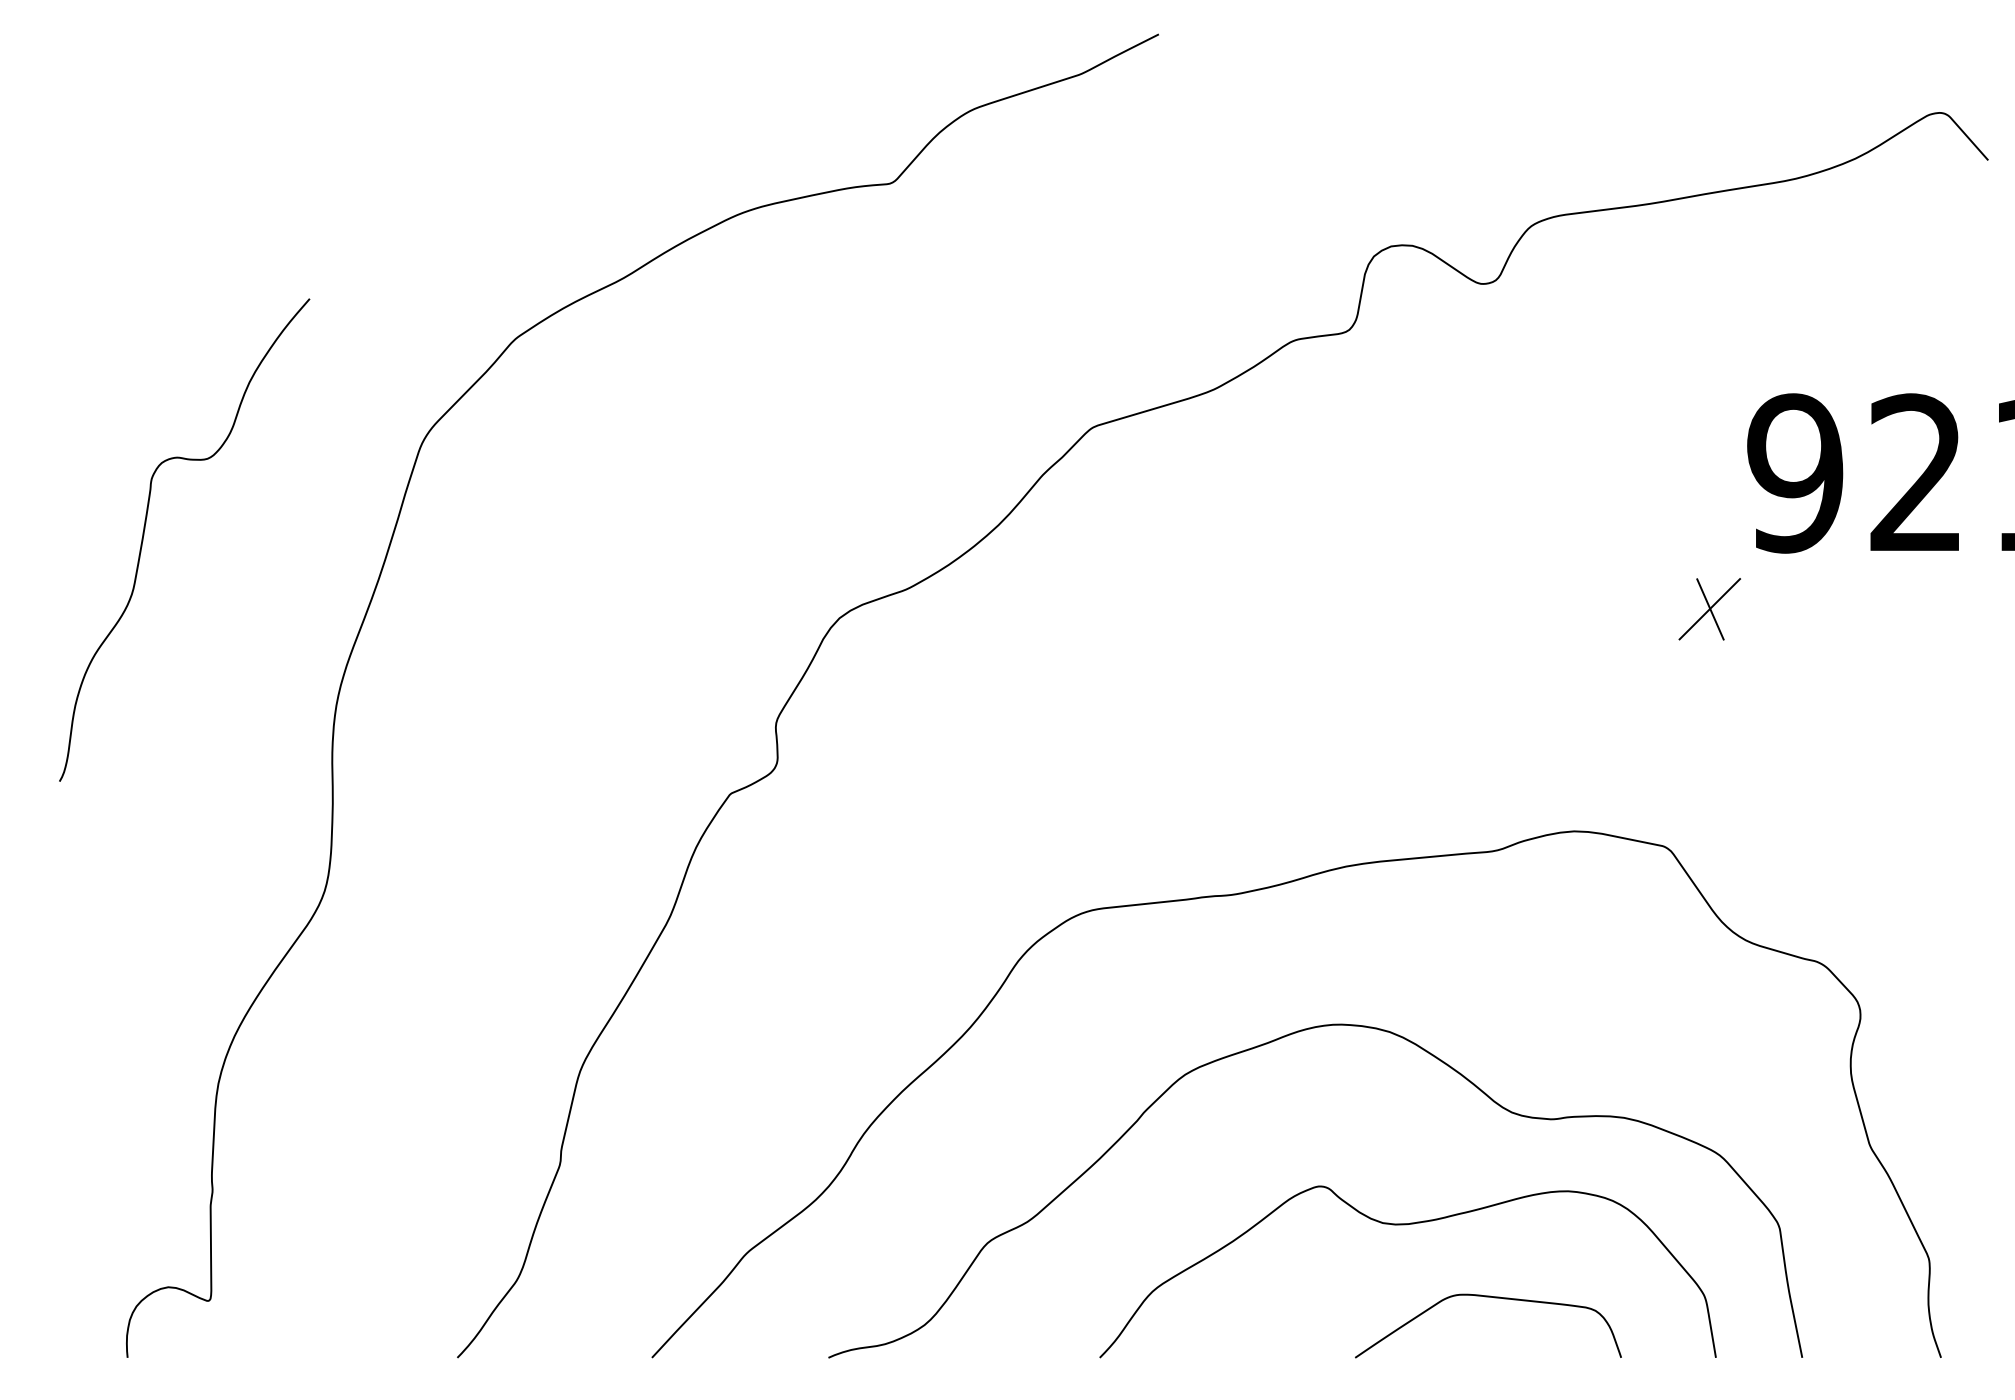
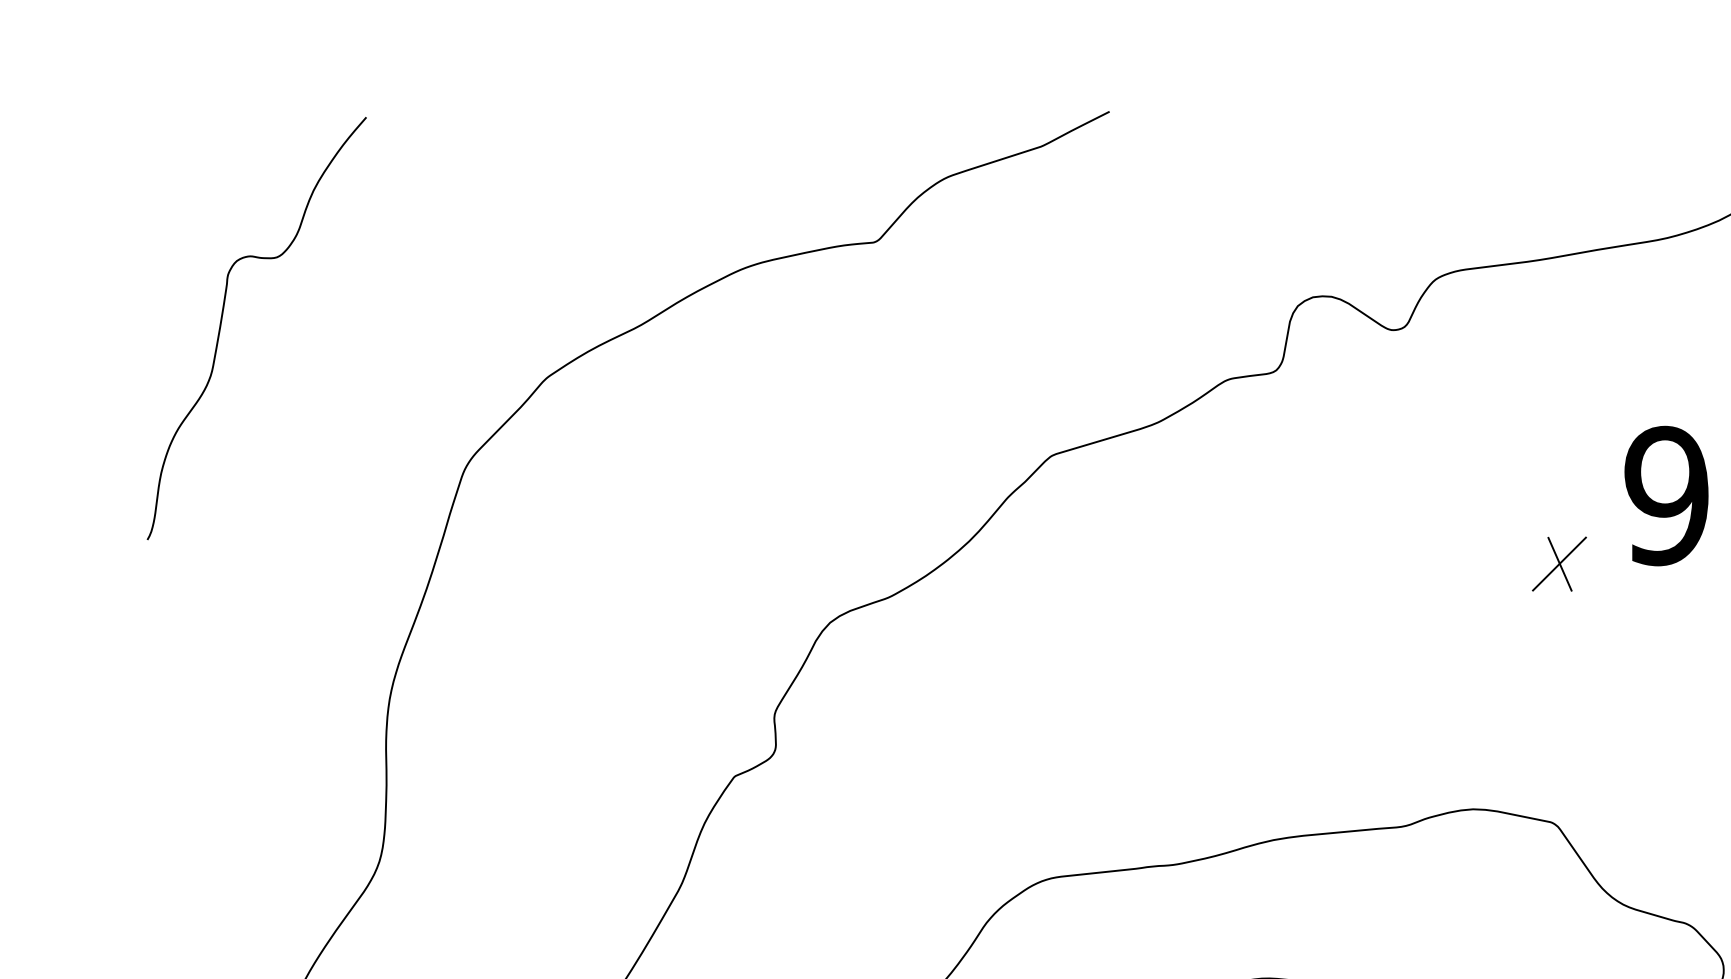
curve: (144, 535) -> (221, 324), moved
part: (1709, 609) -> (1559, 564), moved

